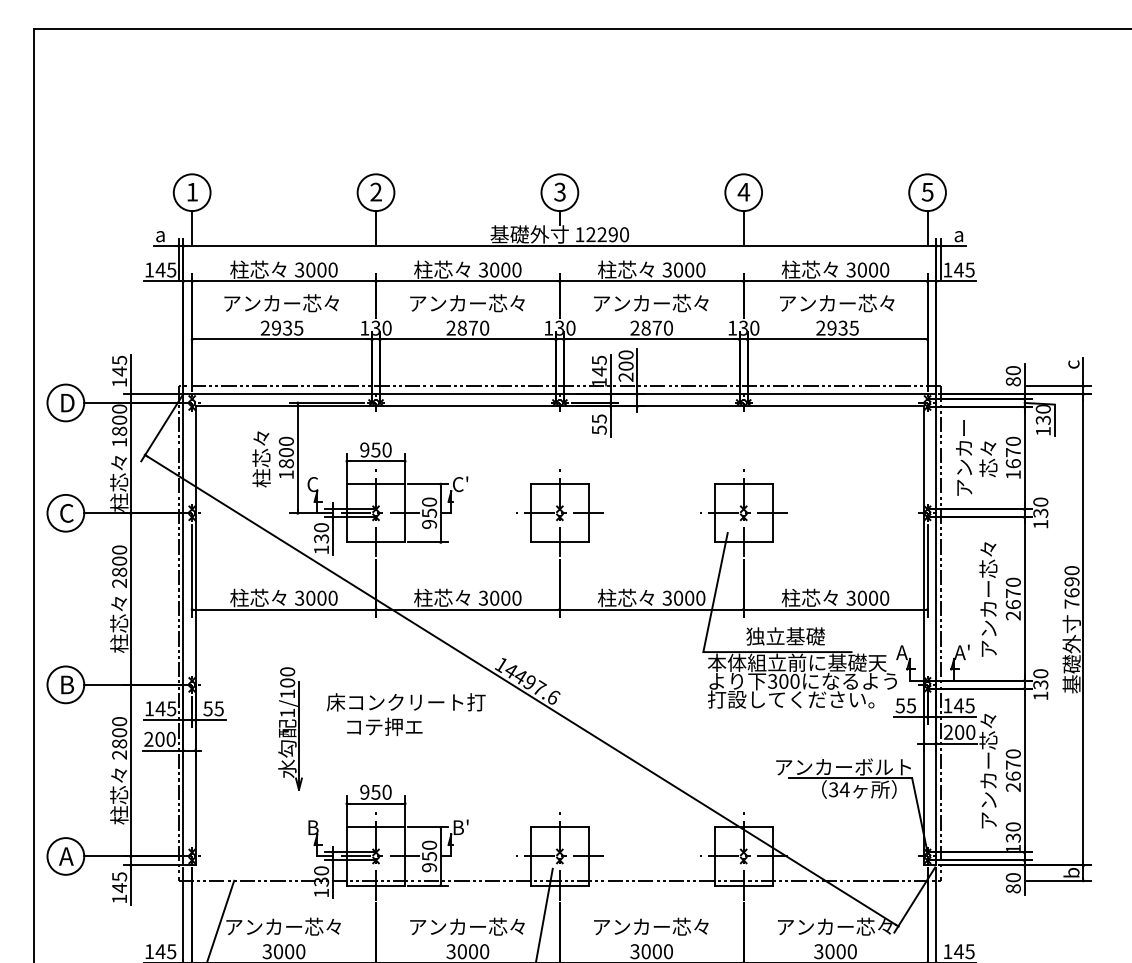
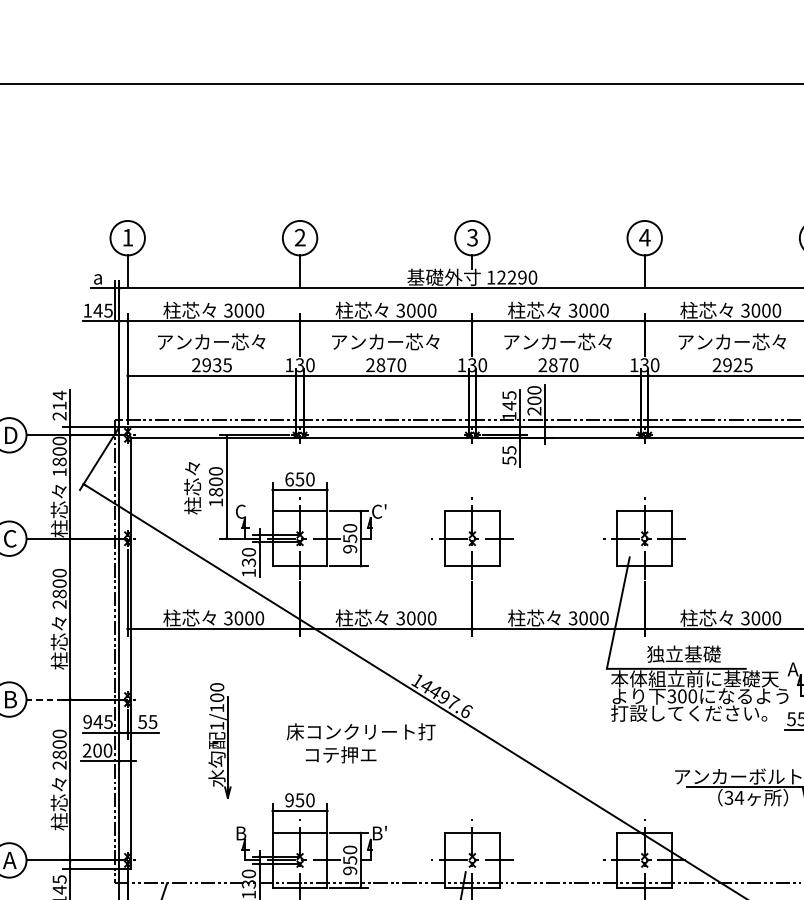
text: (842, 328) -> (737, 365), 2935 -> 2925
text: (119, 371) -> (59, 405), 145 -> 214
text: (364, 449) -> (289, 478), 950 -> 650
line: (103, 684) -> (44, 699), solid -> dashed
text: (148, 708) -> (86, 721), 145 -> 945
text: (405, 714) -> (360, 743), moved

